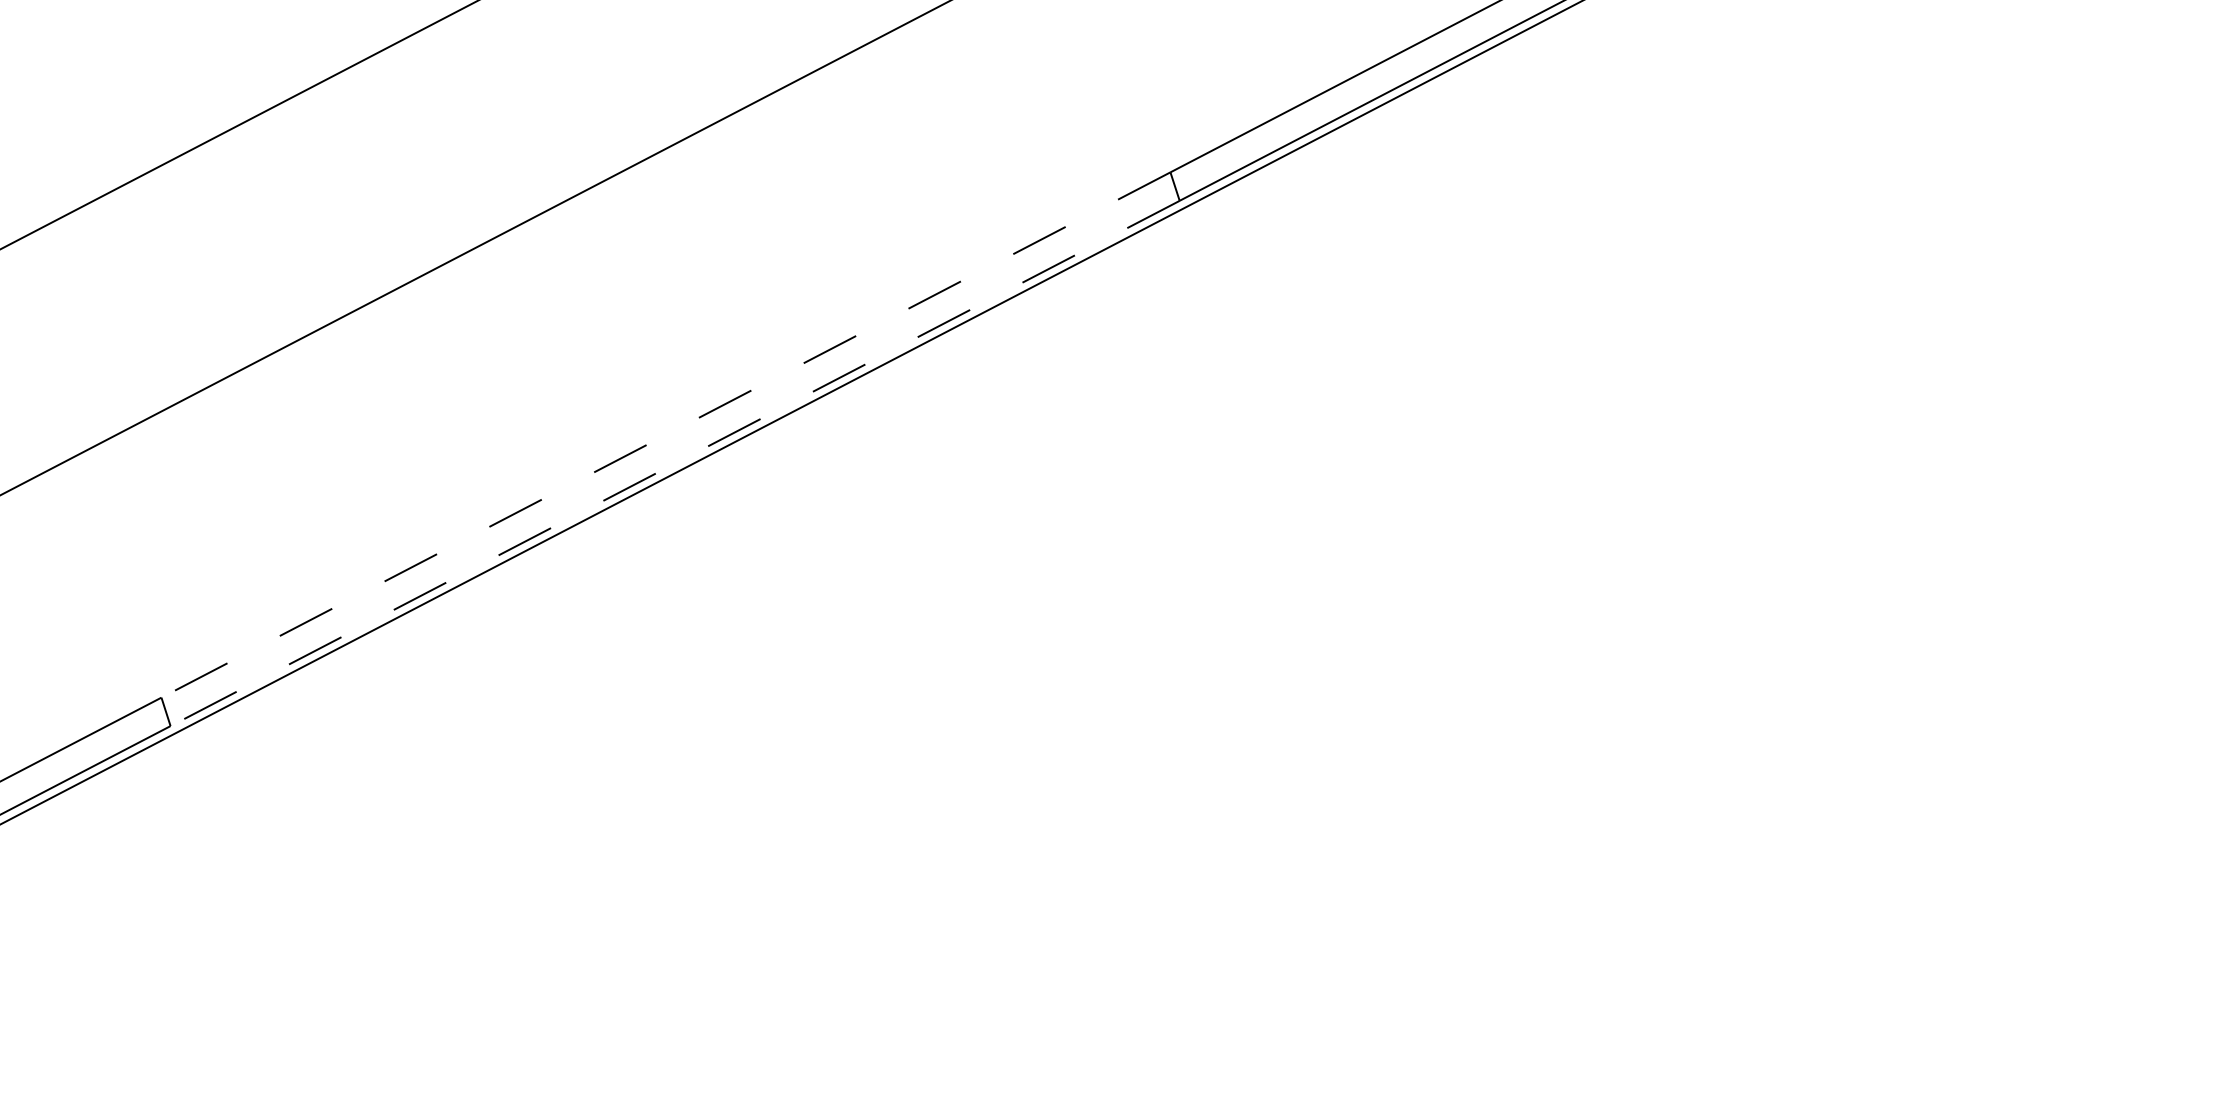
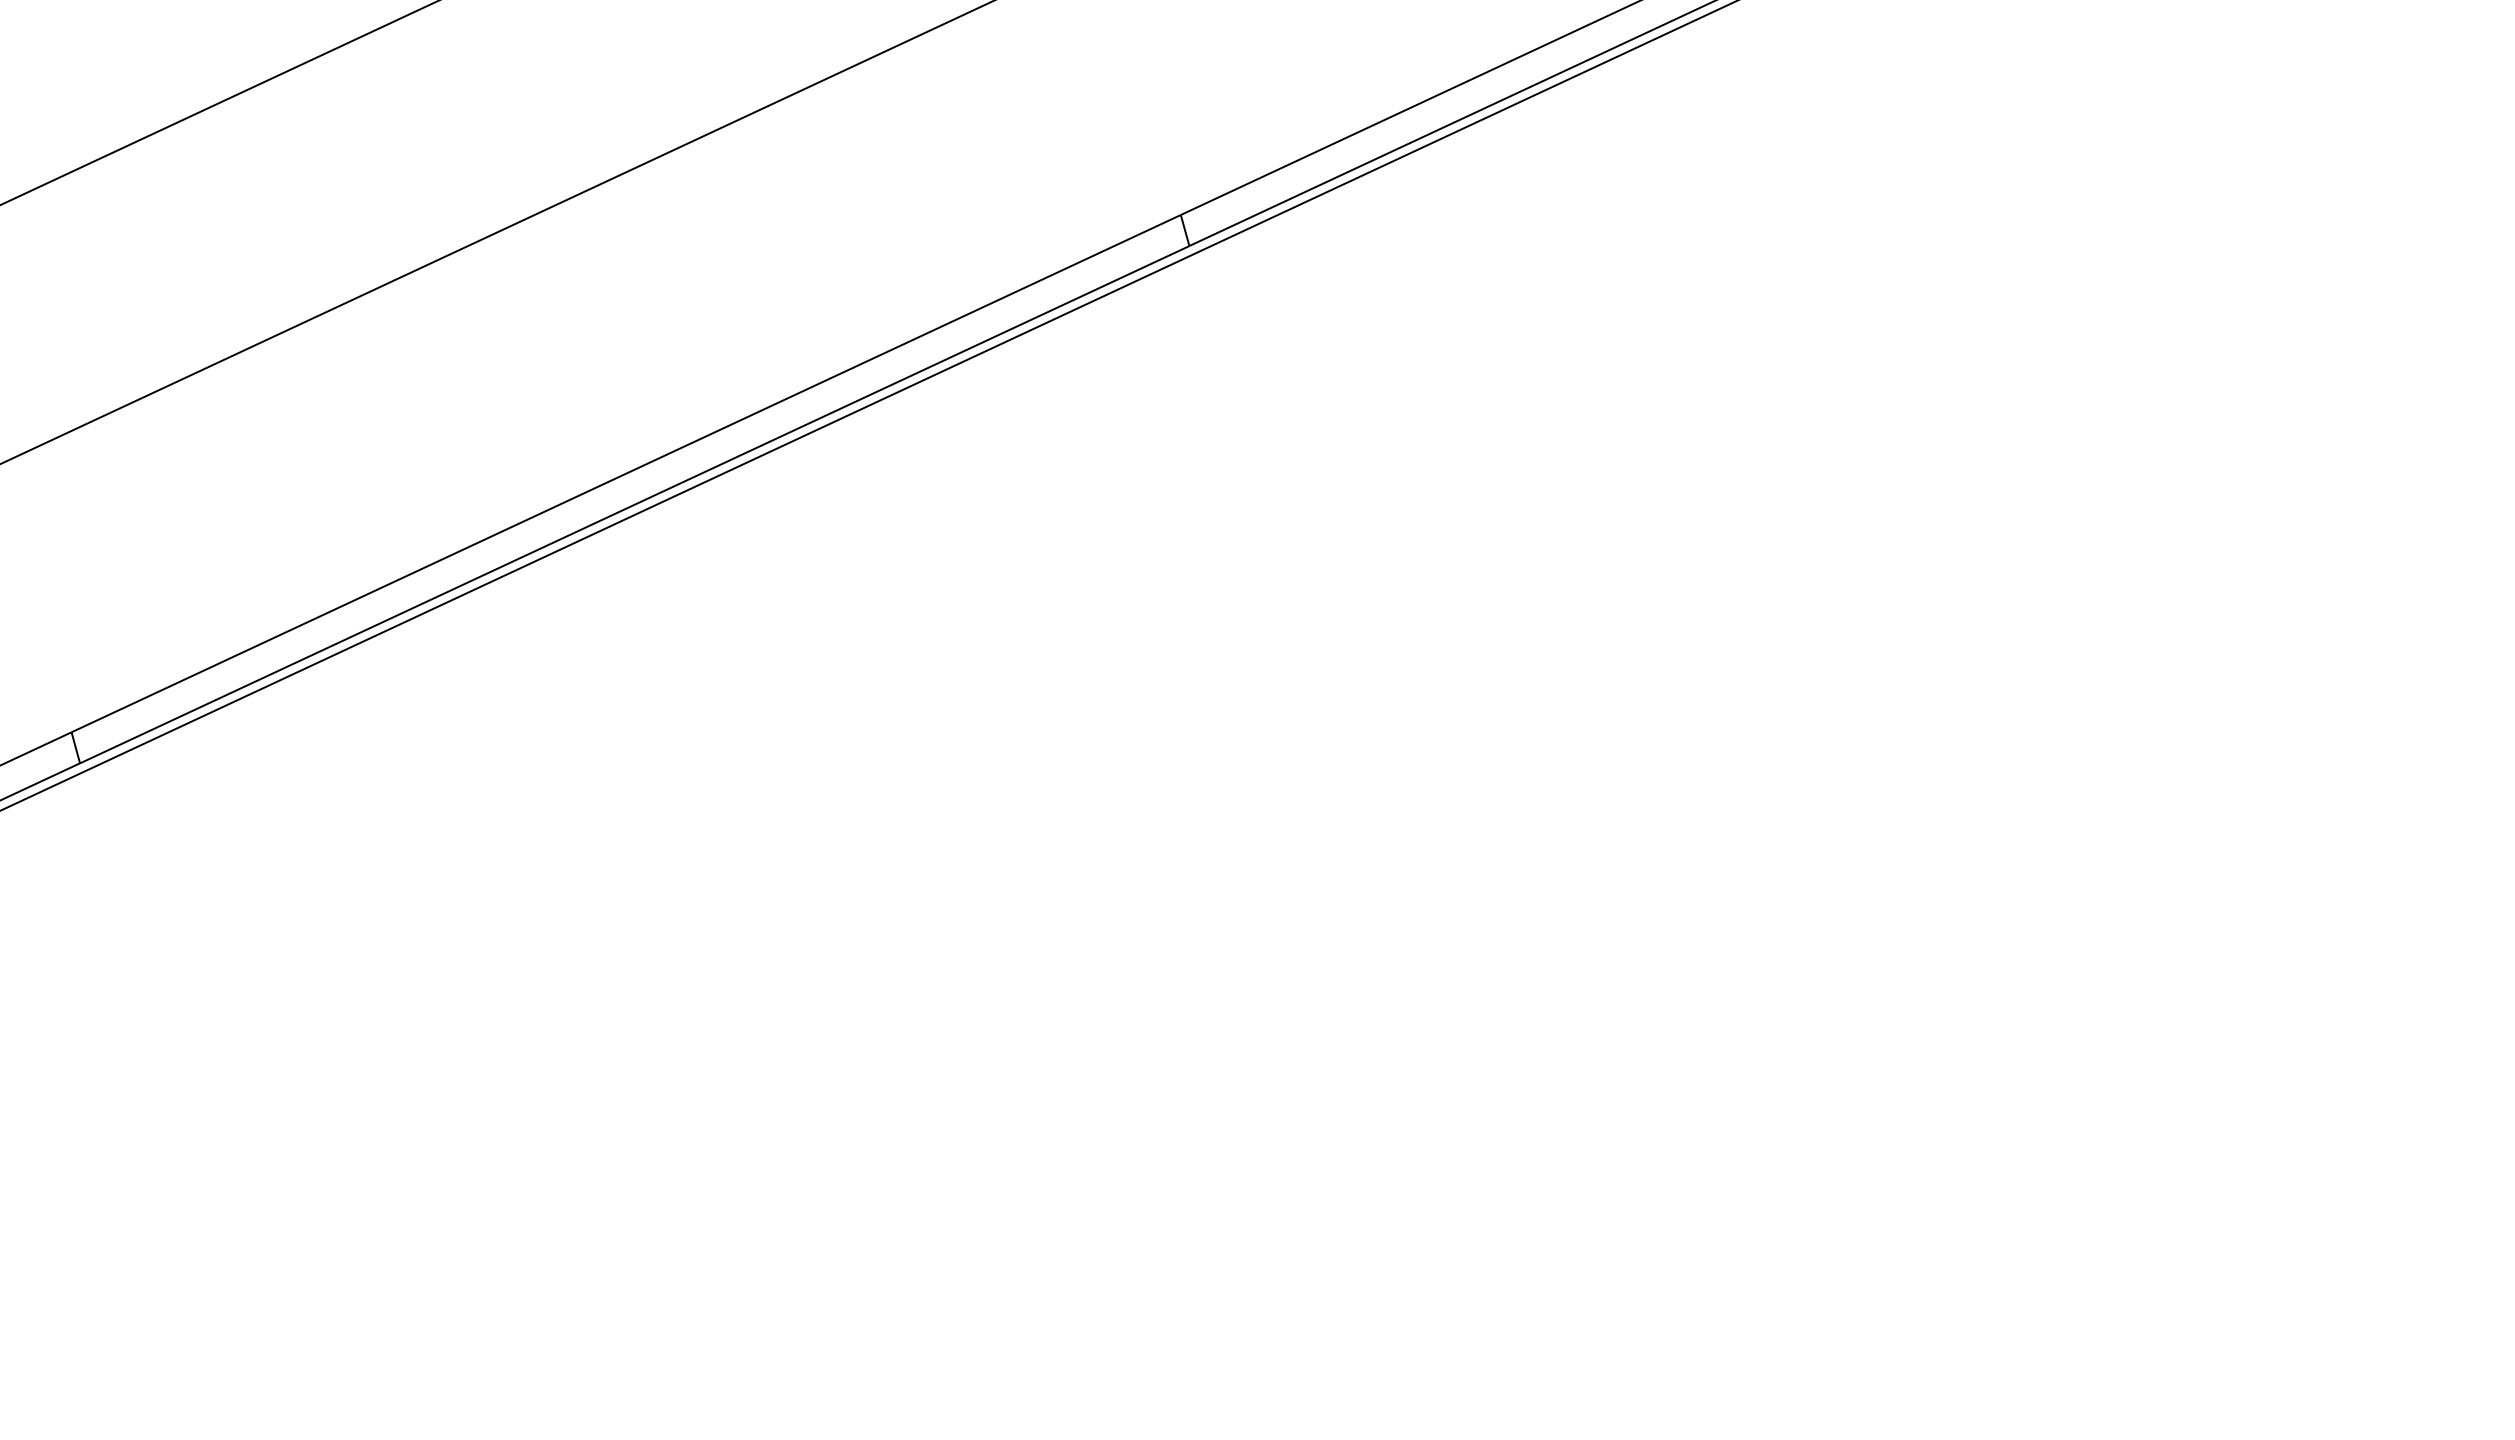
line: (666, 434) -> (626, 473), dashed -> solid
line: (674, 463) -> (634, 504), dashed -> solid

